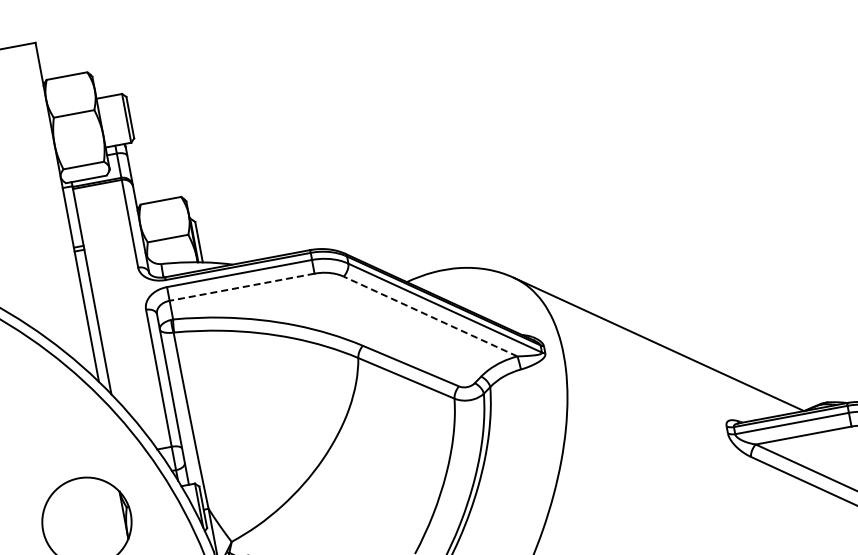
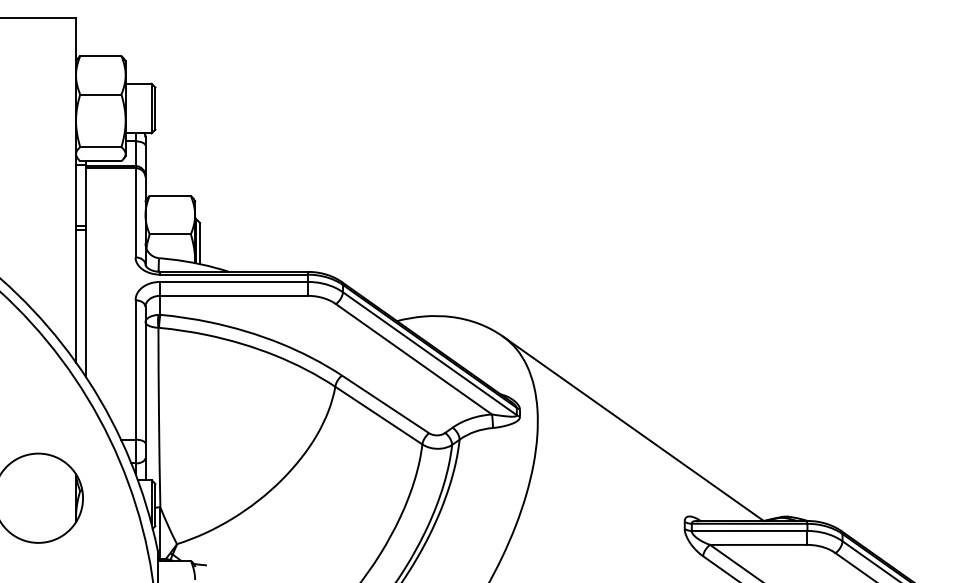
line: (242, 286) -> (234, 295), dashed -> solid
line: (430, 316) -> (413, 359), dashed -> solid

